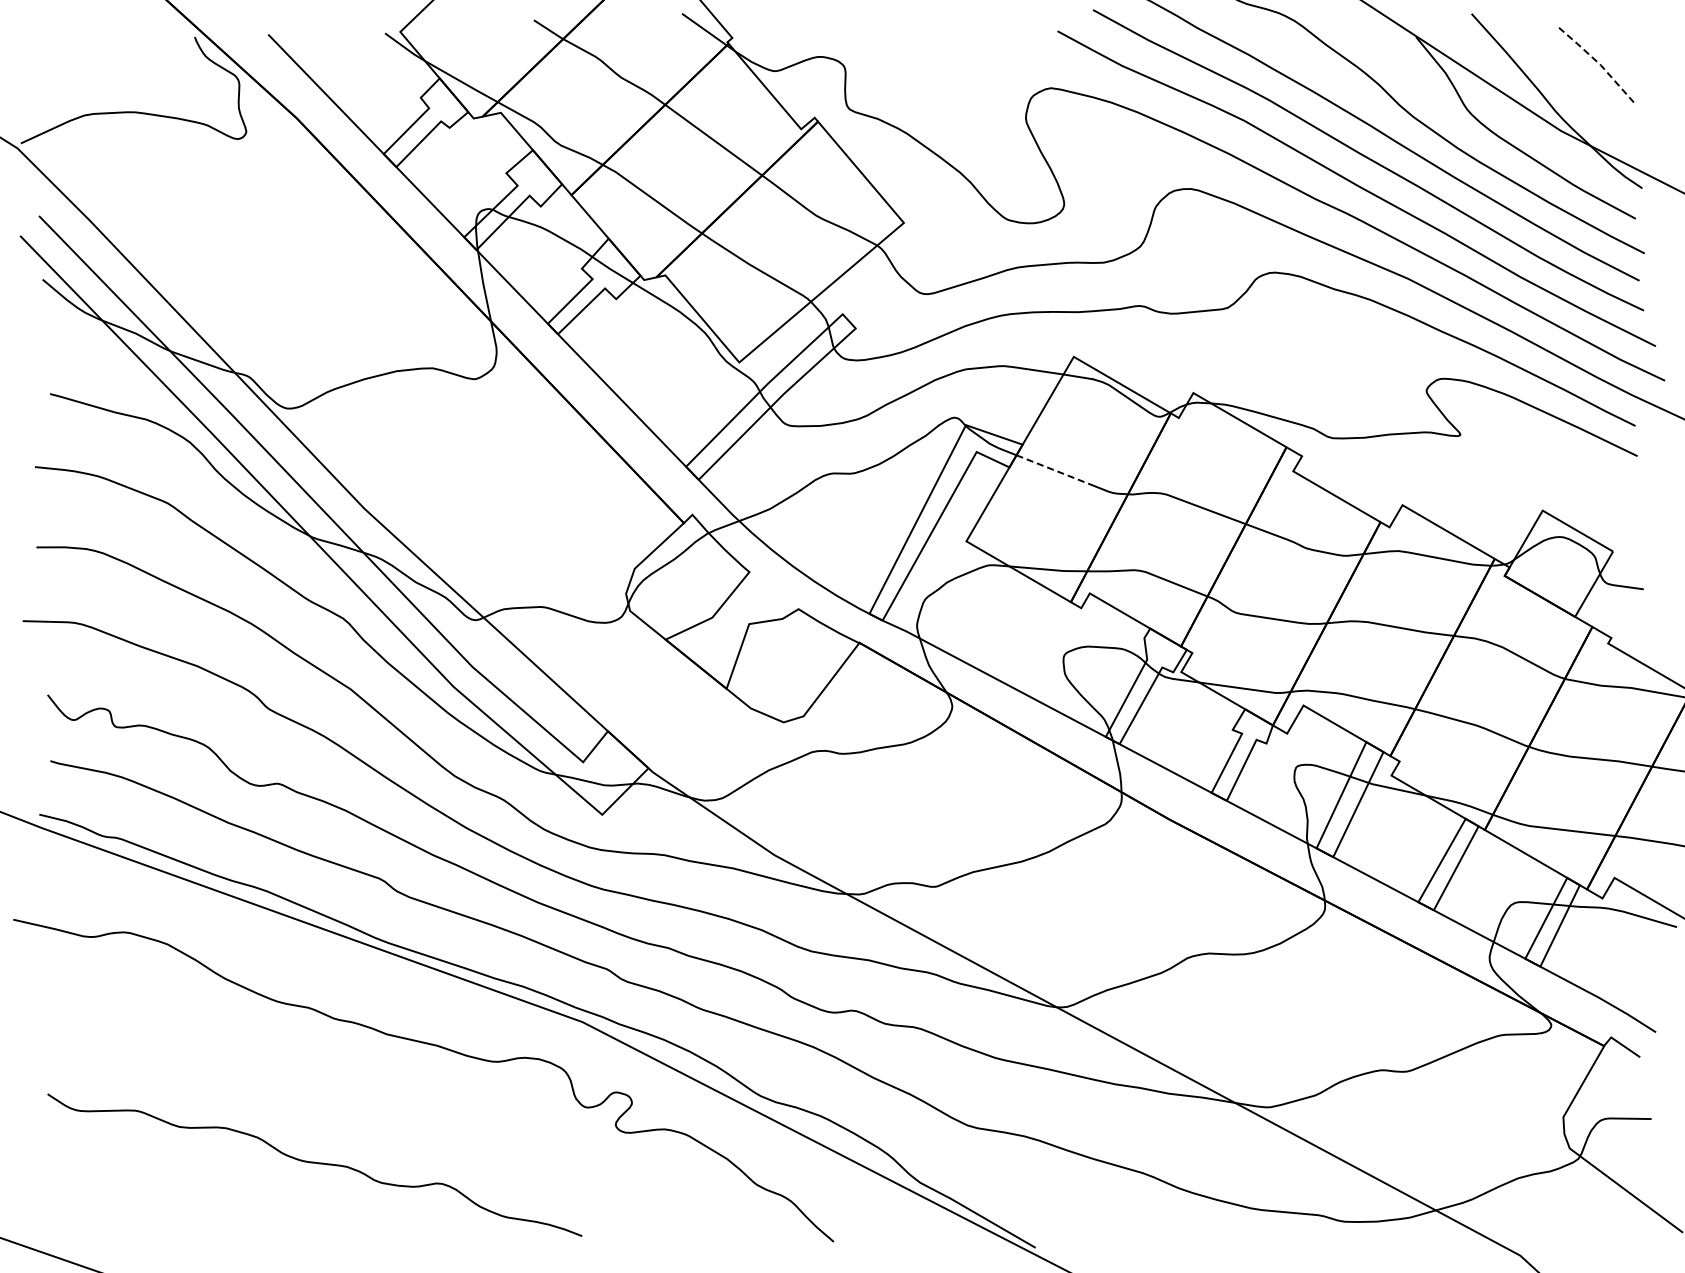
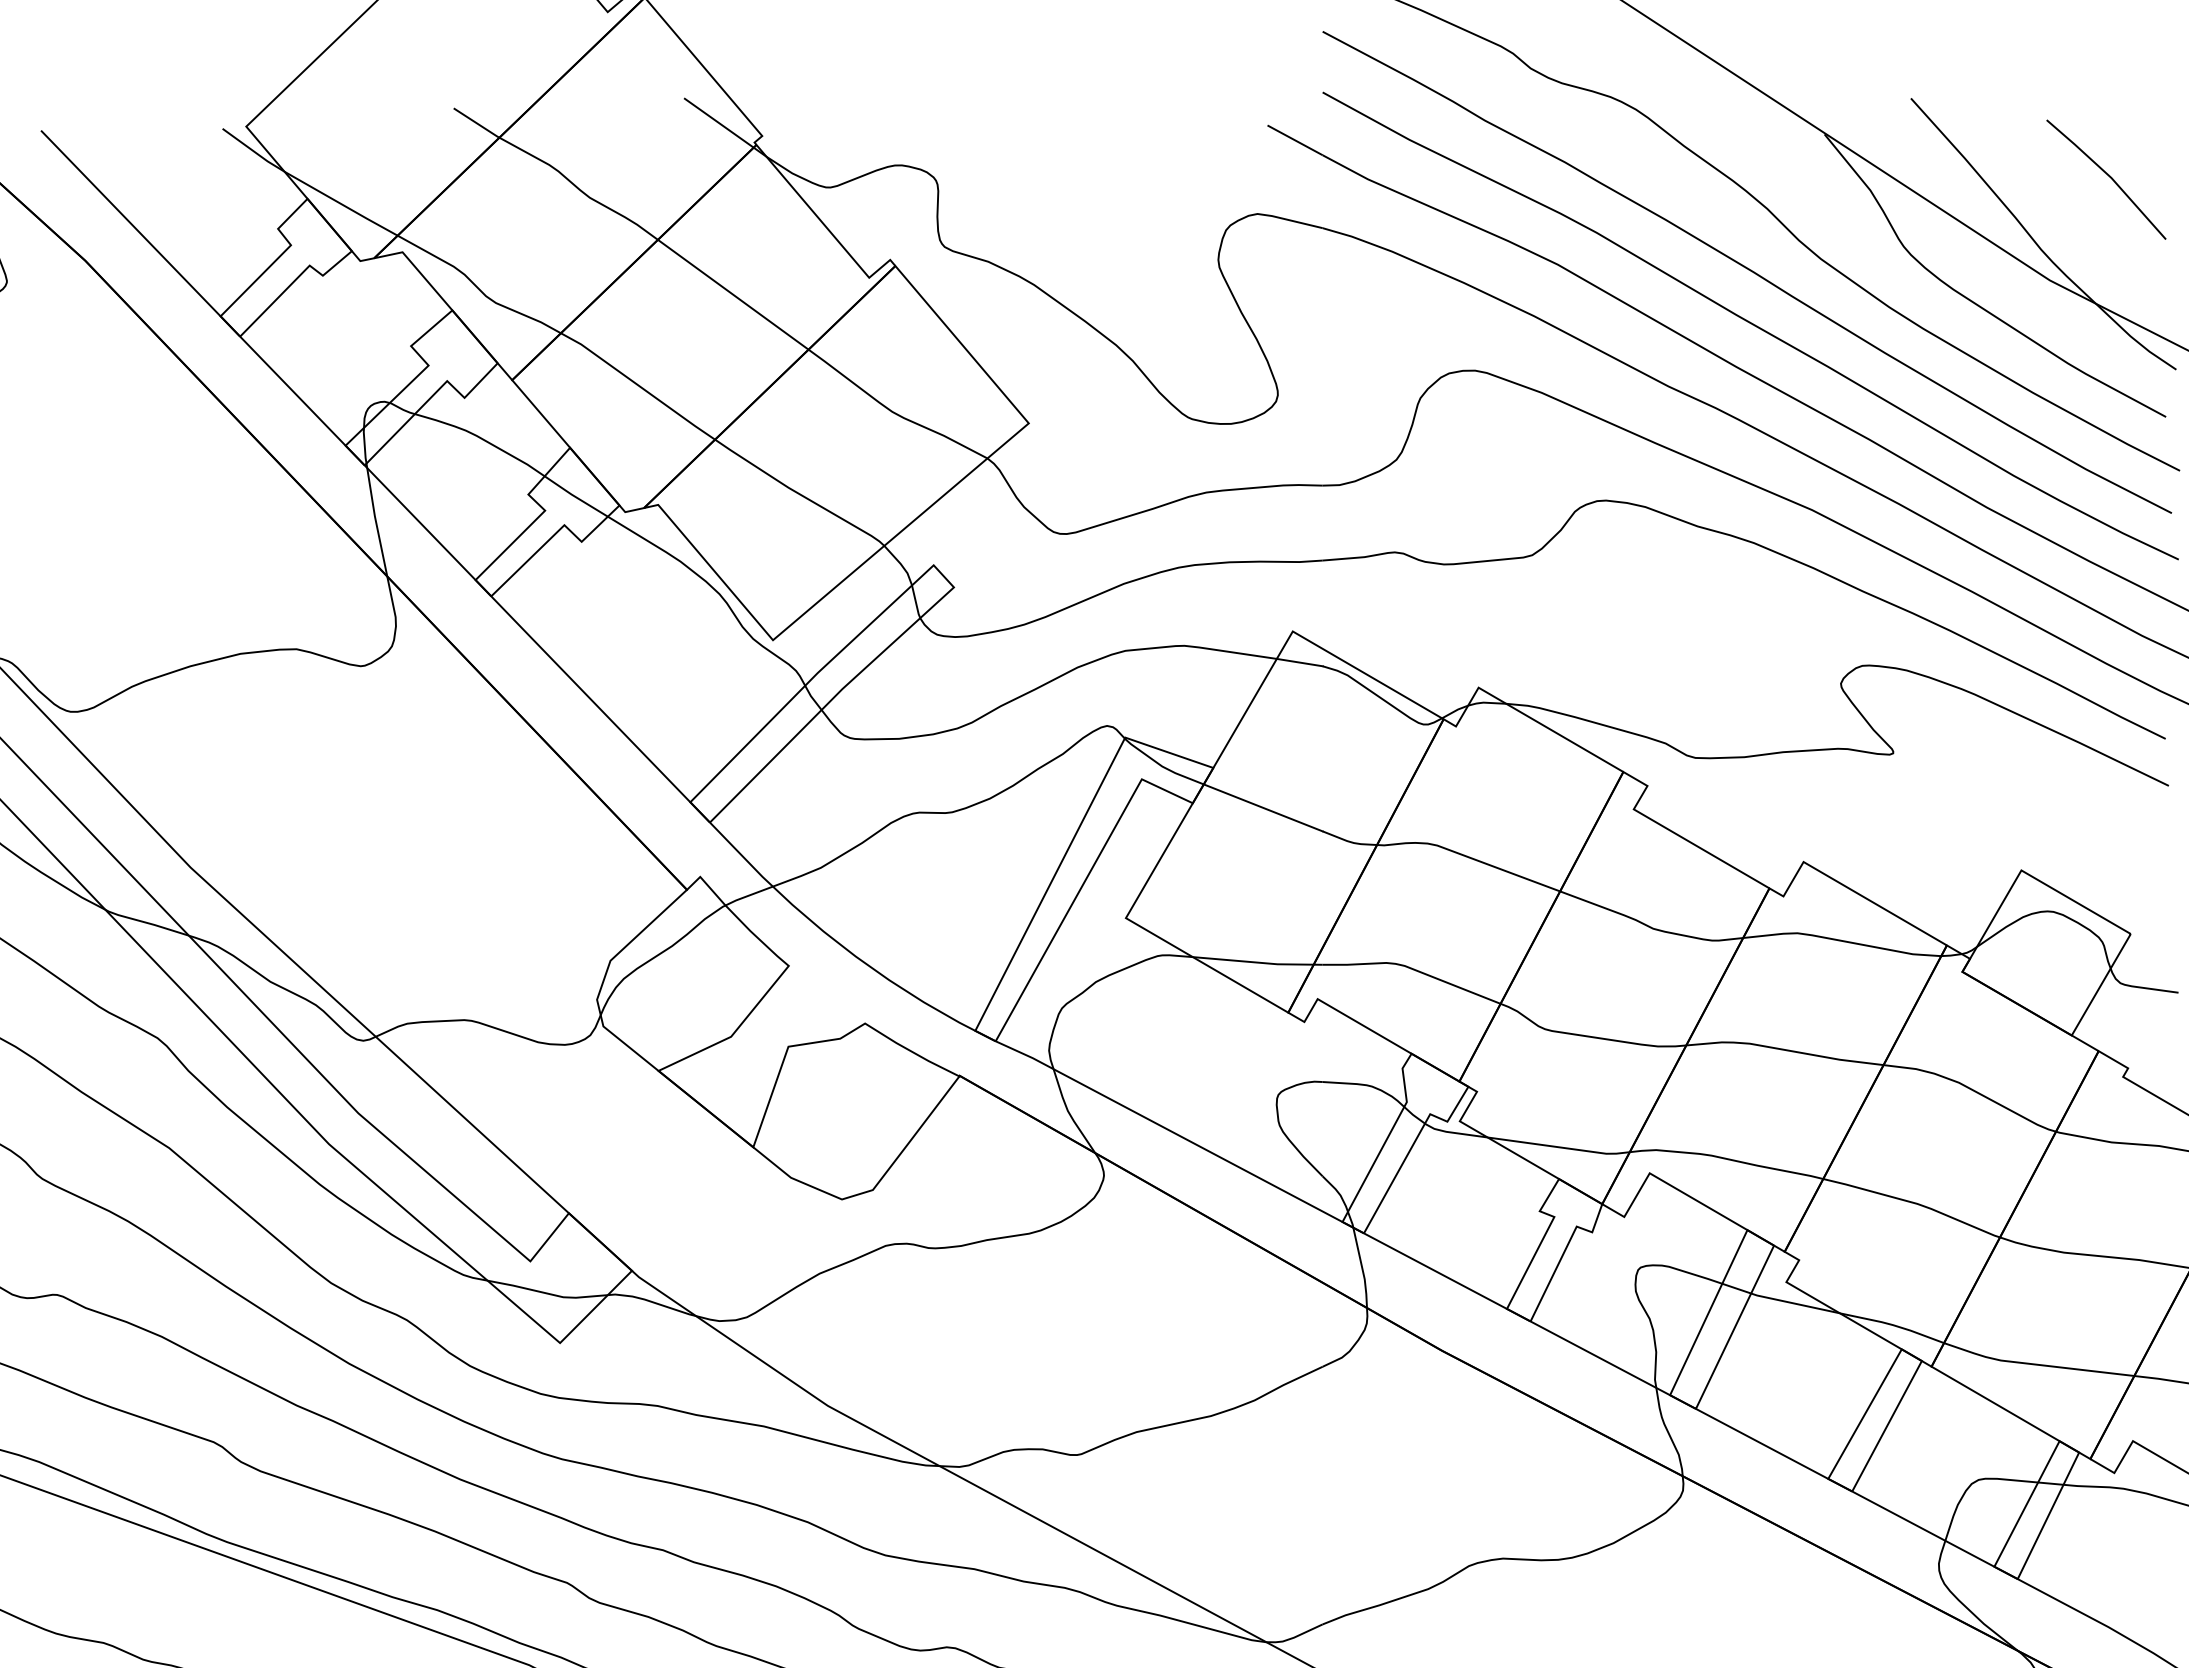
line: (1599, 63) -> (2109, 175), dashed -> solid
line: (1055, 470) -> (1264, 808), dashed -> solid

